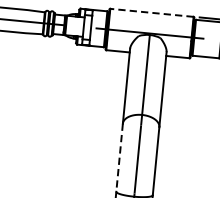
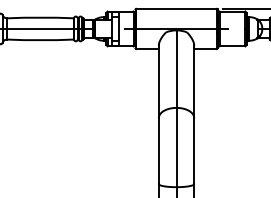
line: (151, 12) -> (176, 8), dashed -> solid
line: (119, 158) -> (158, 151), dashed -> solid

